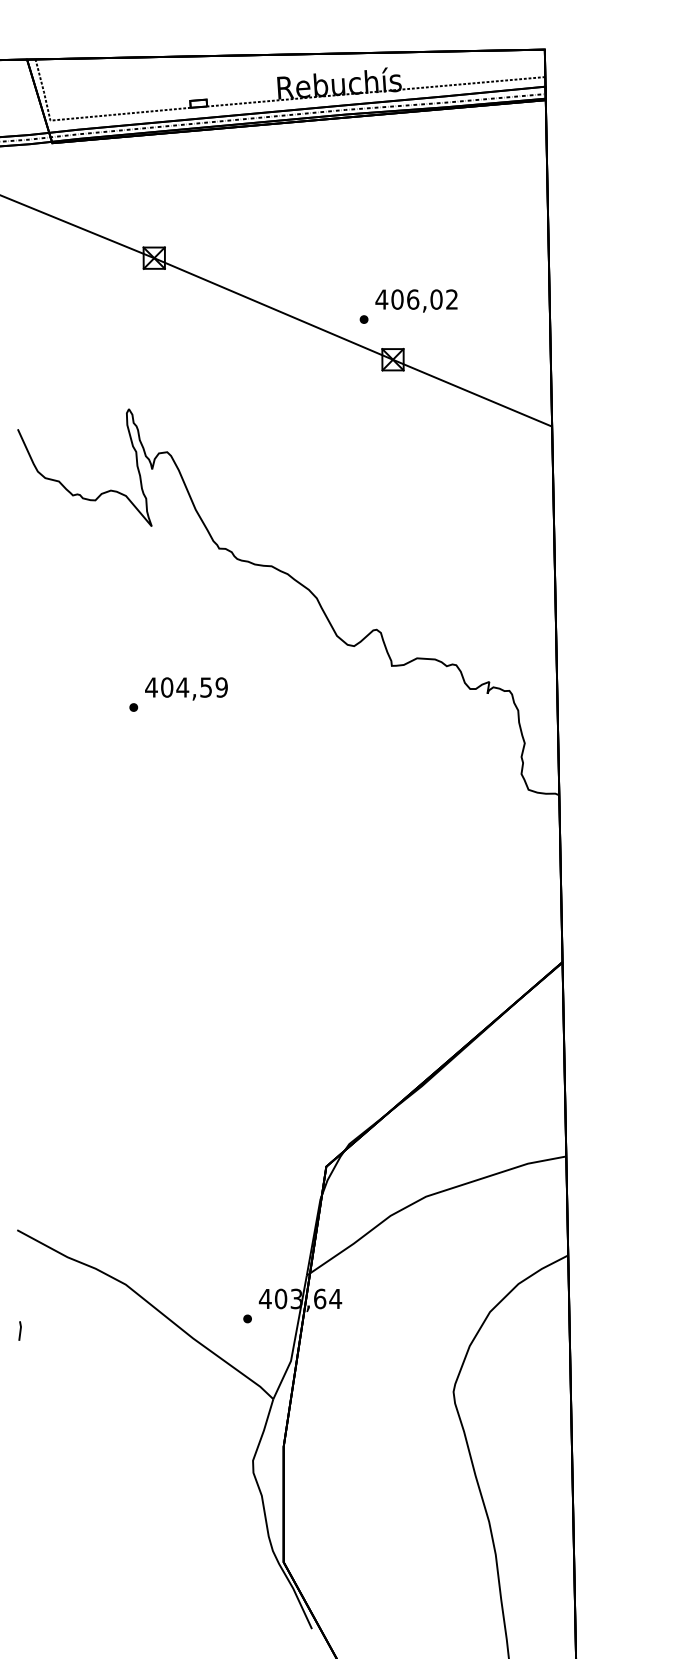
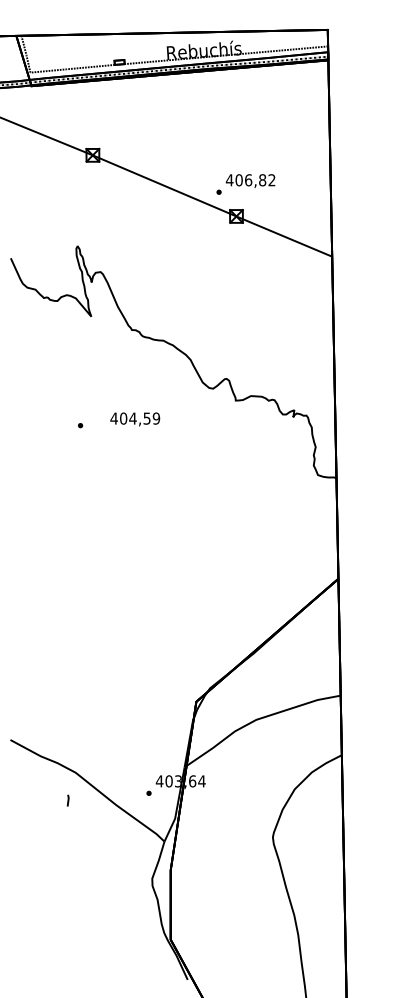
text: (436, 299) -> (262, 180), 406,02 -> 406,82
text: (186, 689) -> (135, 419), moved
line: (18, 1330) -> (67, 800), moved

